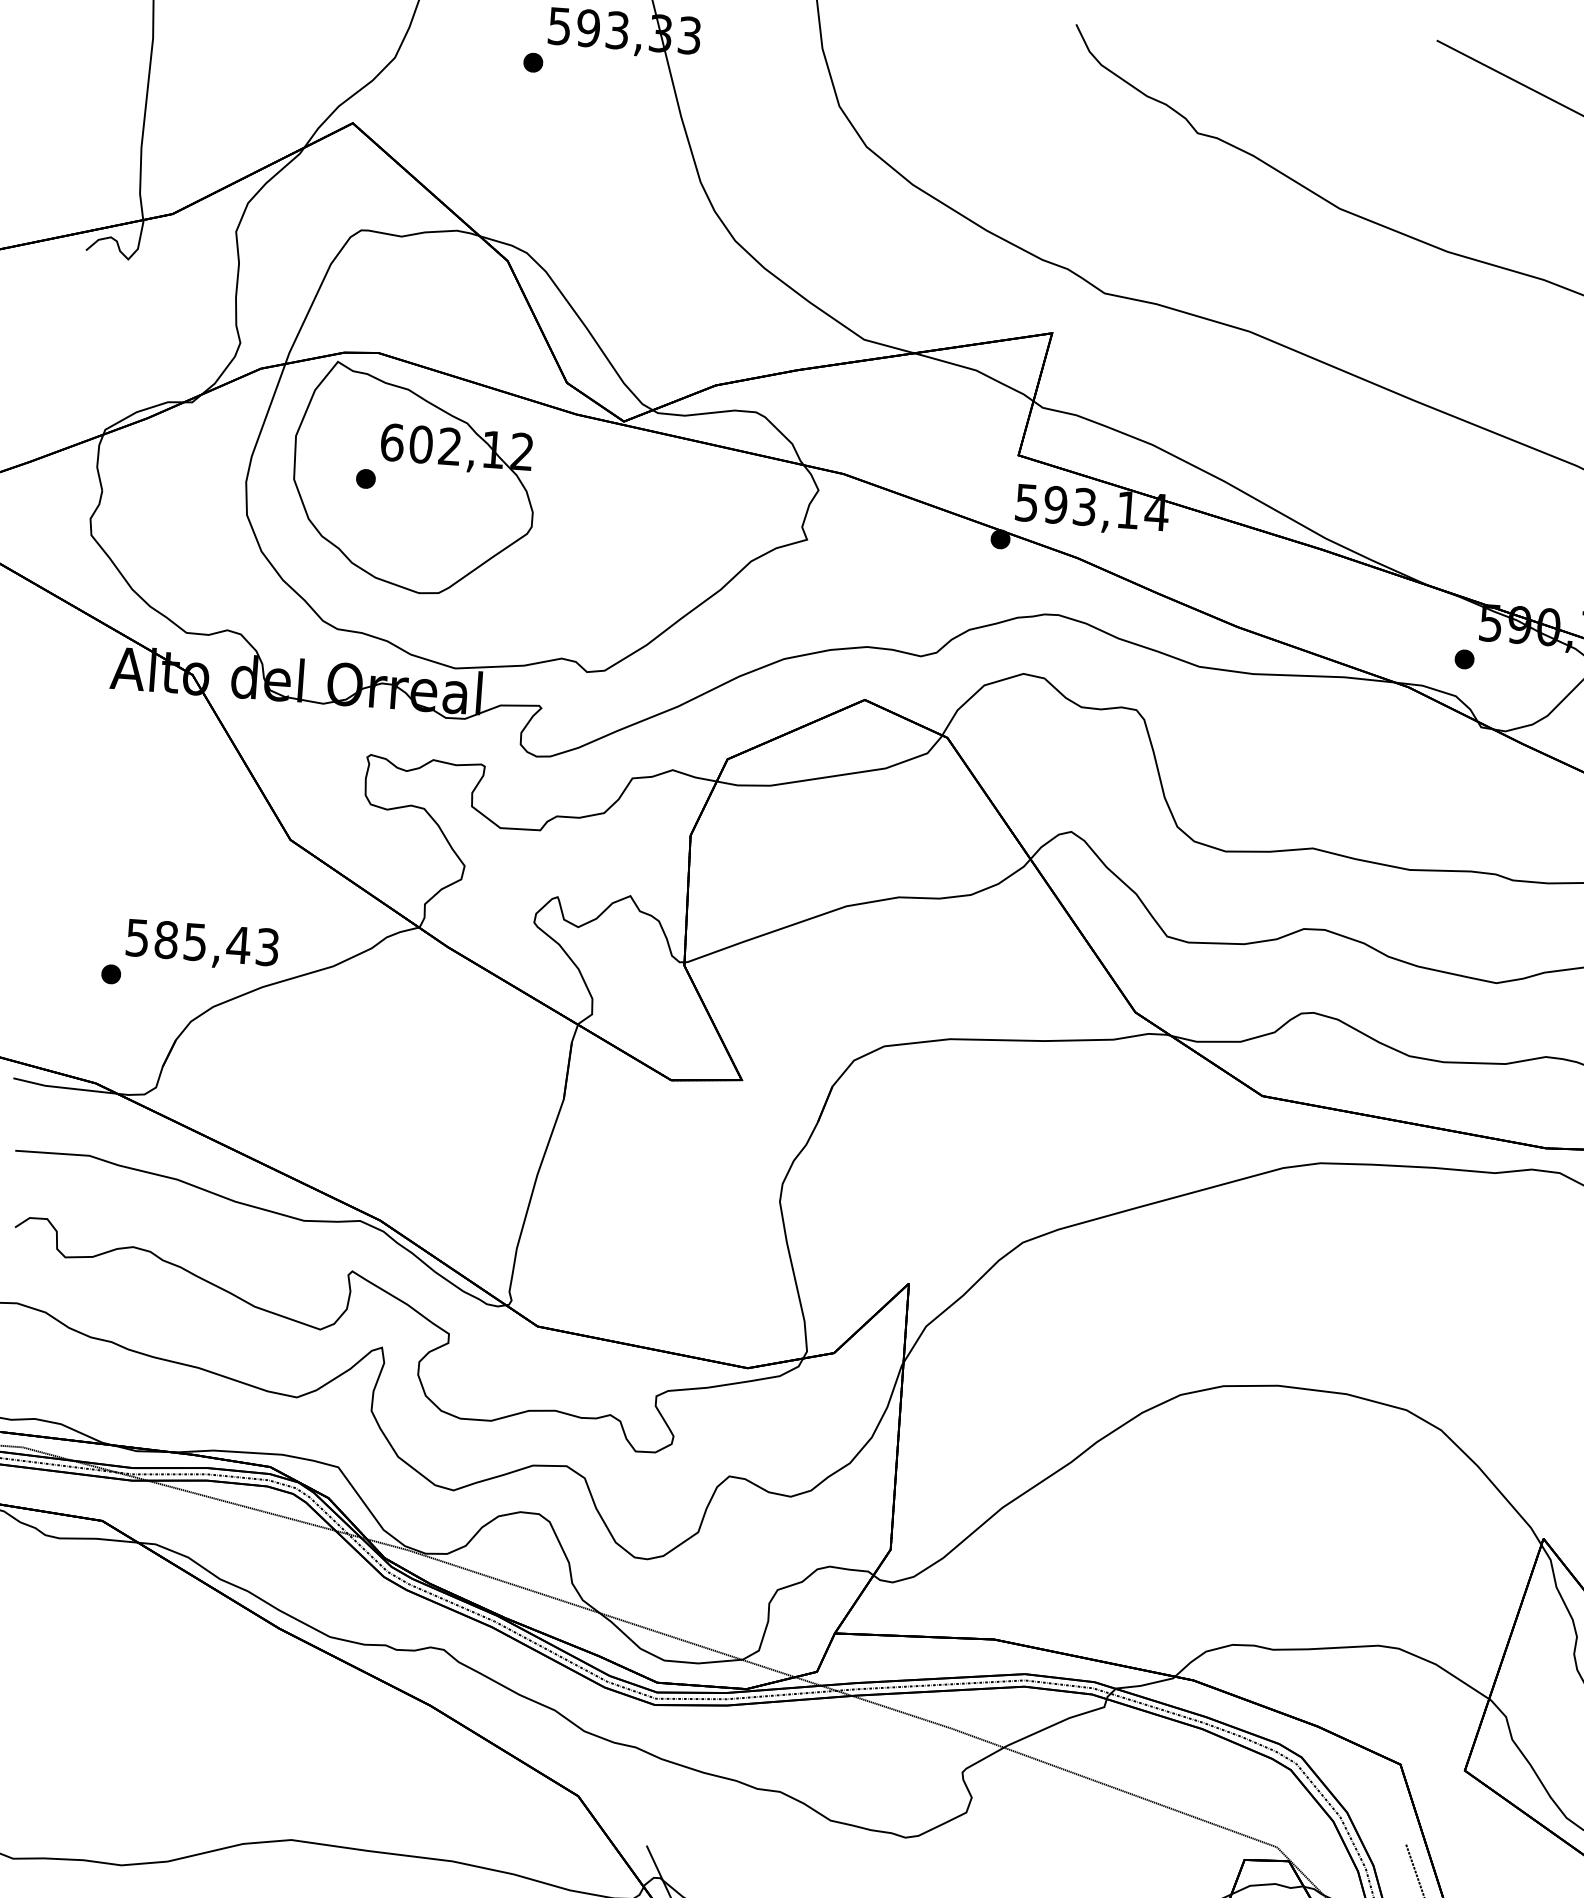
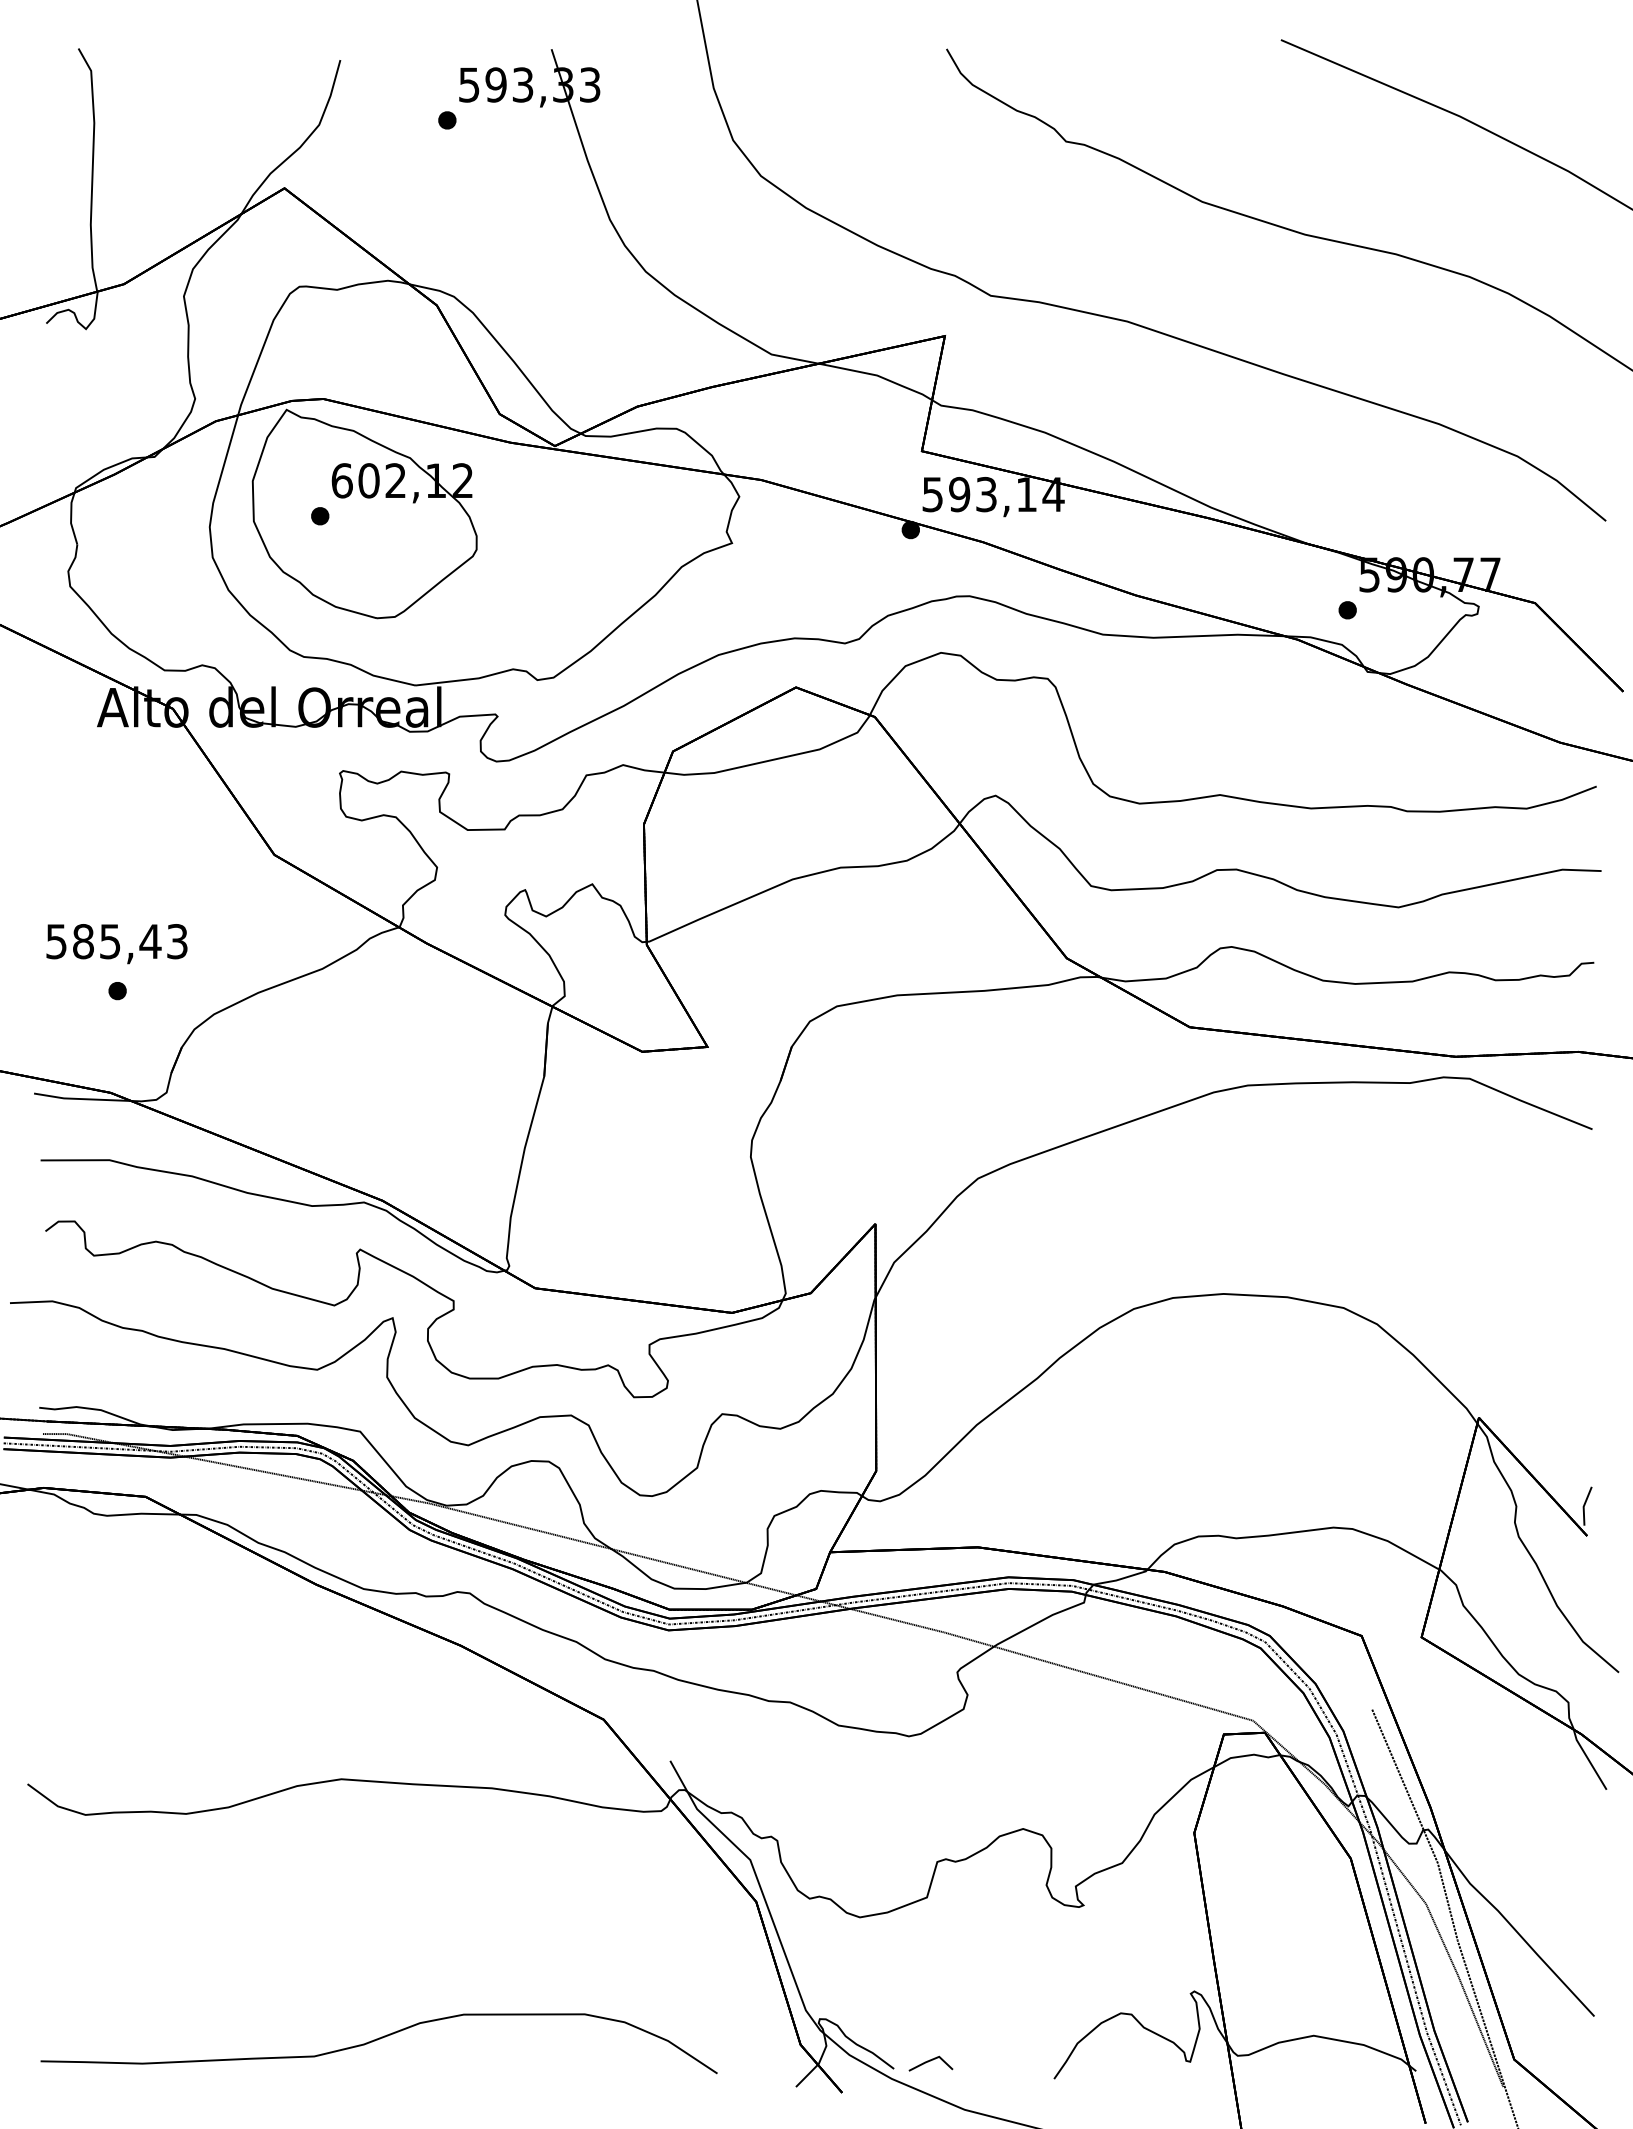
text: (201, 945) -> (116, 944), moved

